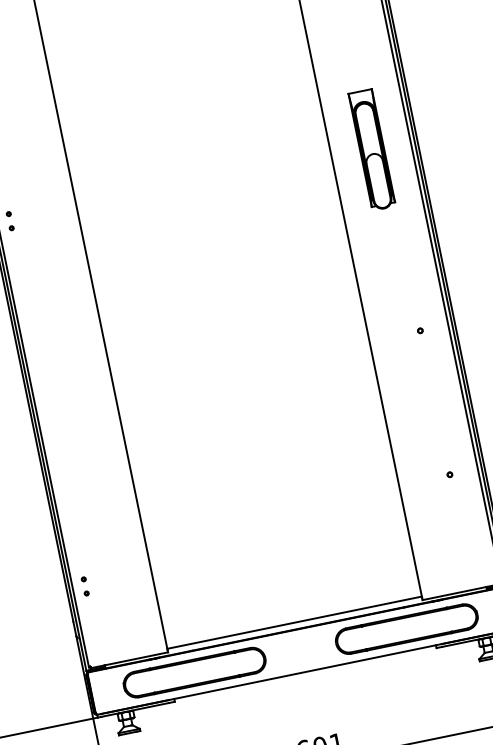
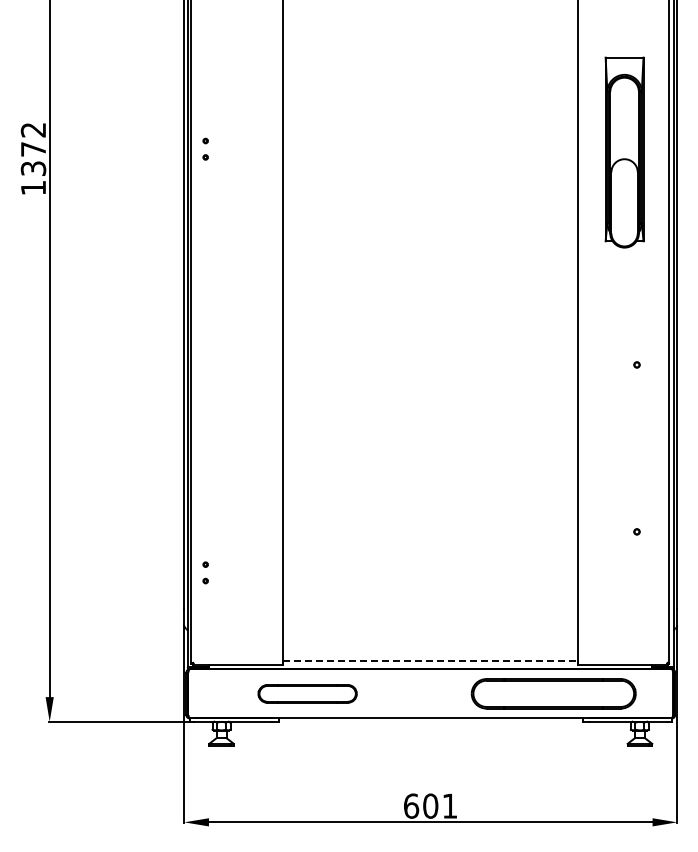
part: (371, 149) -> (624, 152), size x1.4
line: (294, 623) -> (430, 661), solid -> dashed
part: (194, 672) -> (307, 693), size x0.6

